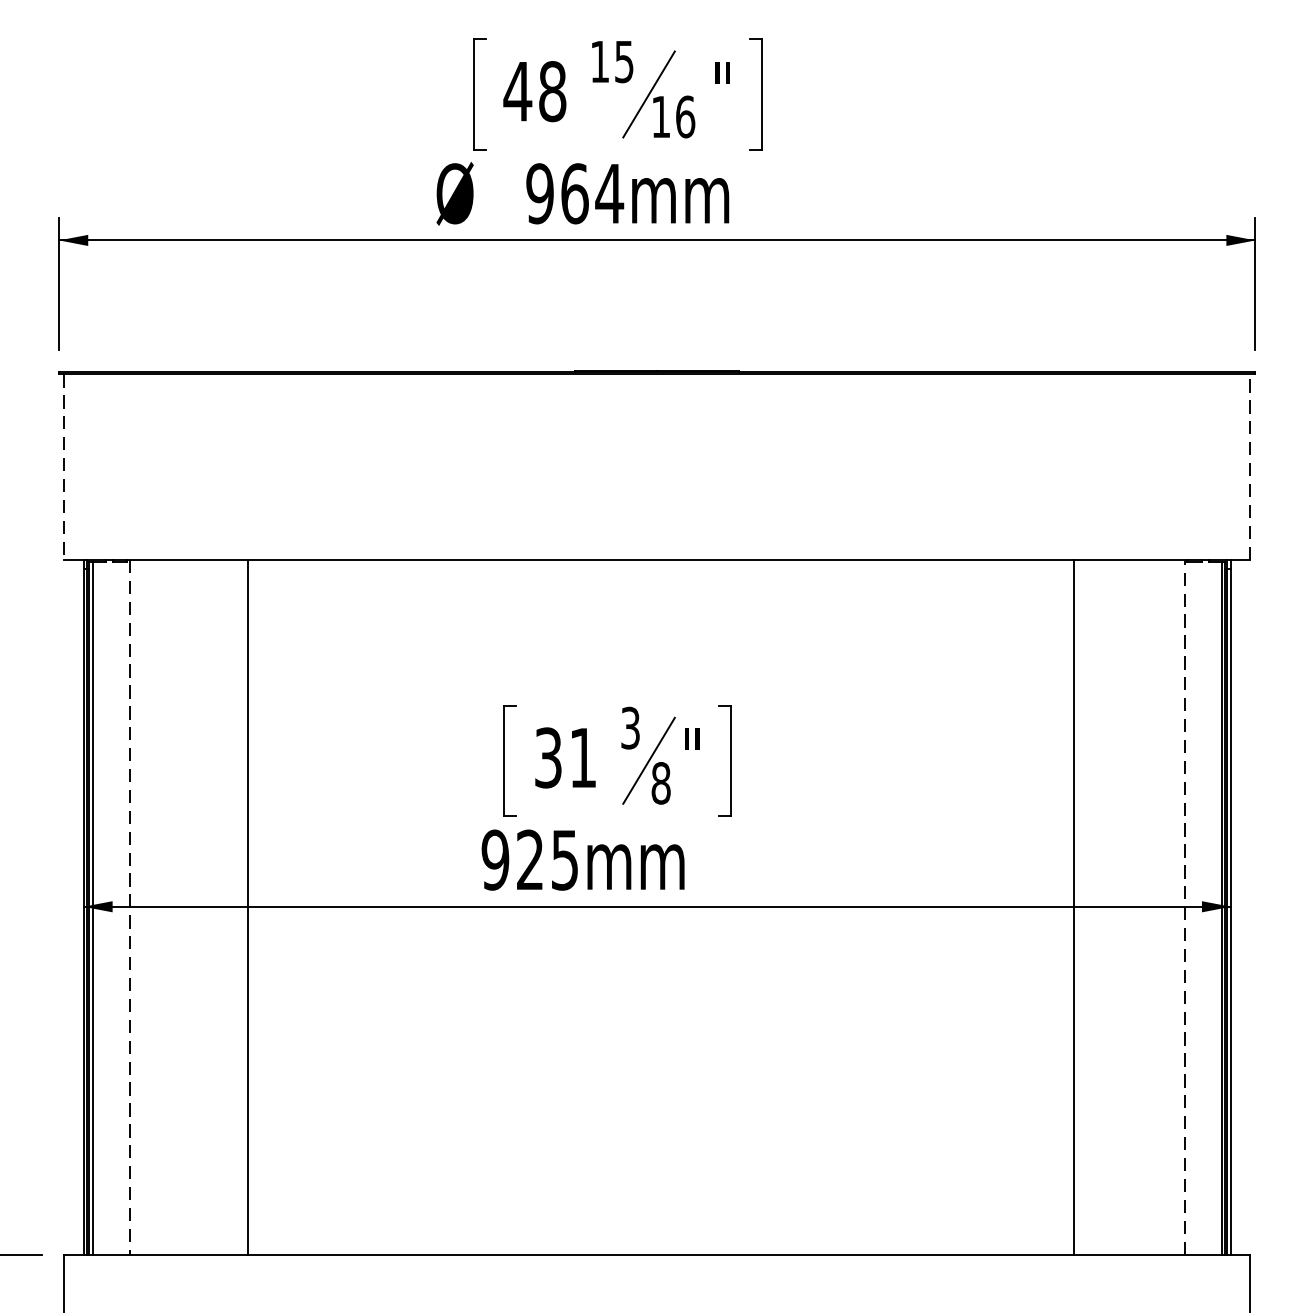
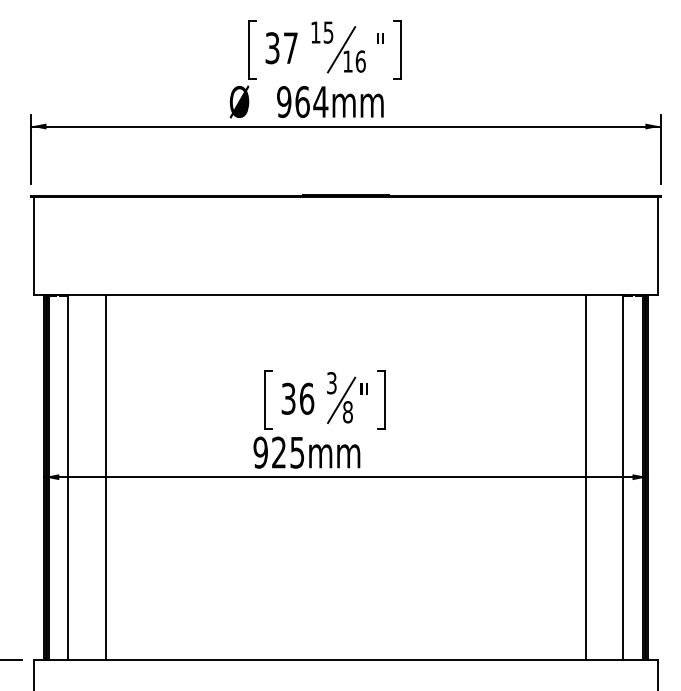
text: (534, 92) -> (281, 48), 48 -> 37
line: (63, 466) -> (33, 245), dashed -> solid
line: (1251, 466) -> (658, 245), dashed -> solid
text: (582, 757) -> (306, 398), 31 -> 36
line: (130, 907) -> (68, 477), dashed -> solid
line: (247, 907) -> (105, 477), moved
line: (1074, 907) -> (586, 477), moved
line: (1184, 907) -> (623, 477), dashed -> solid

